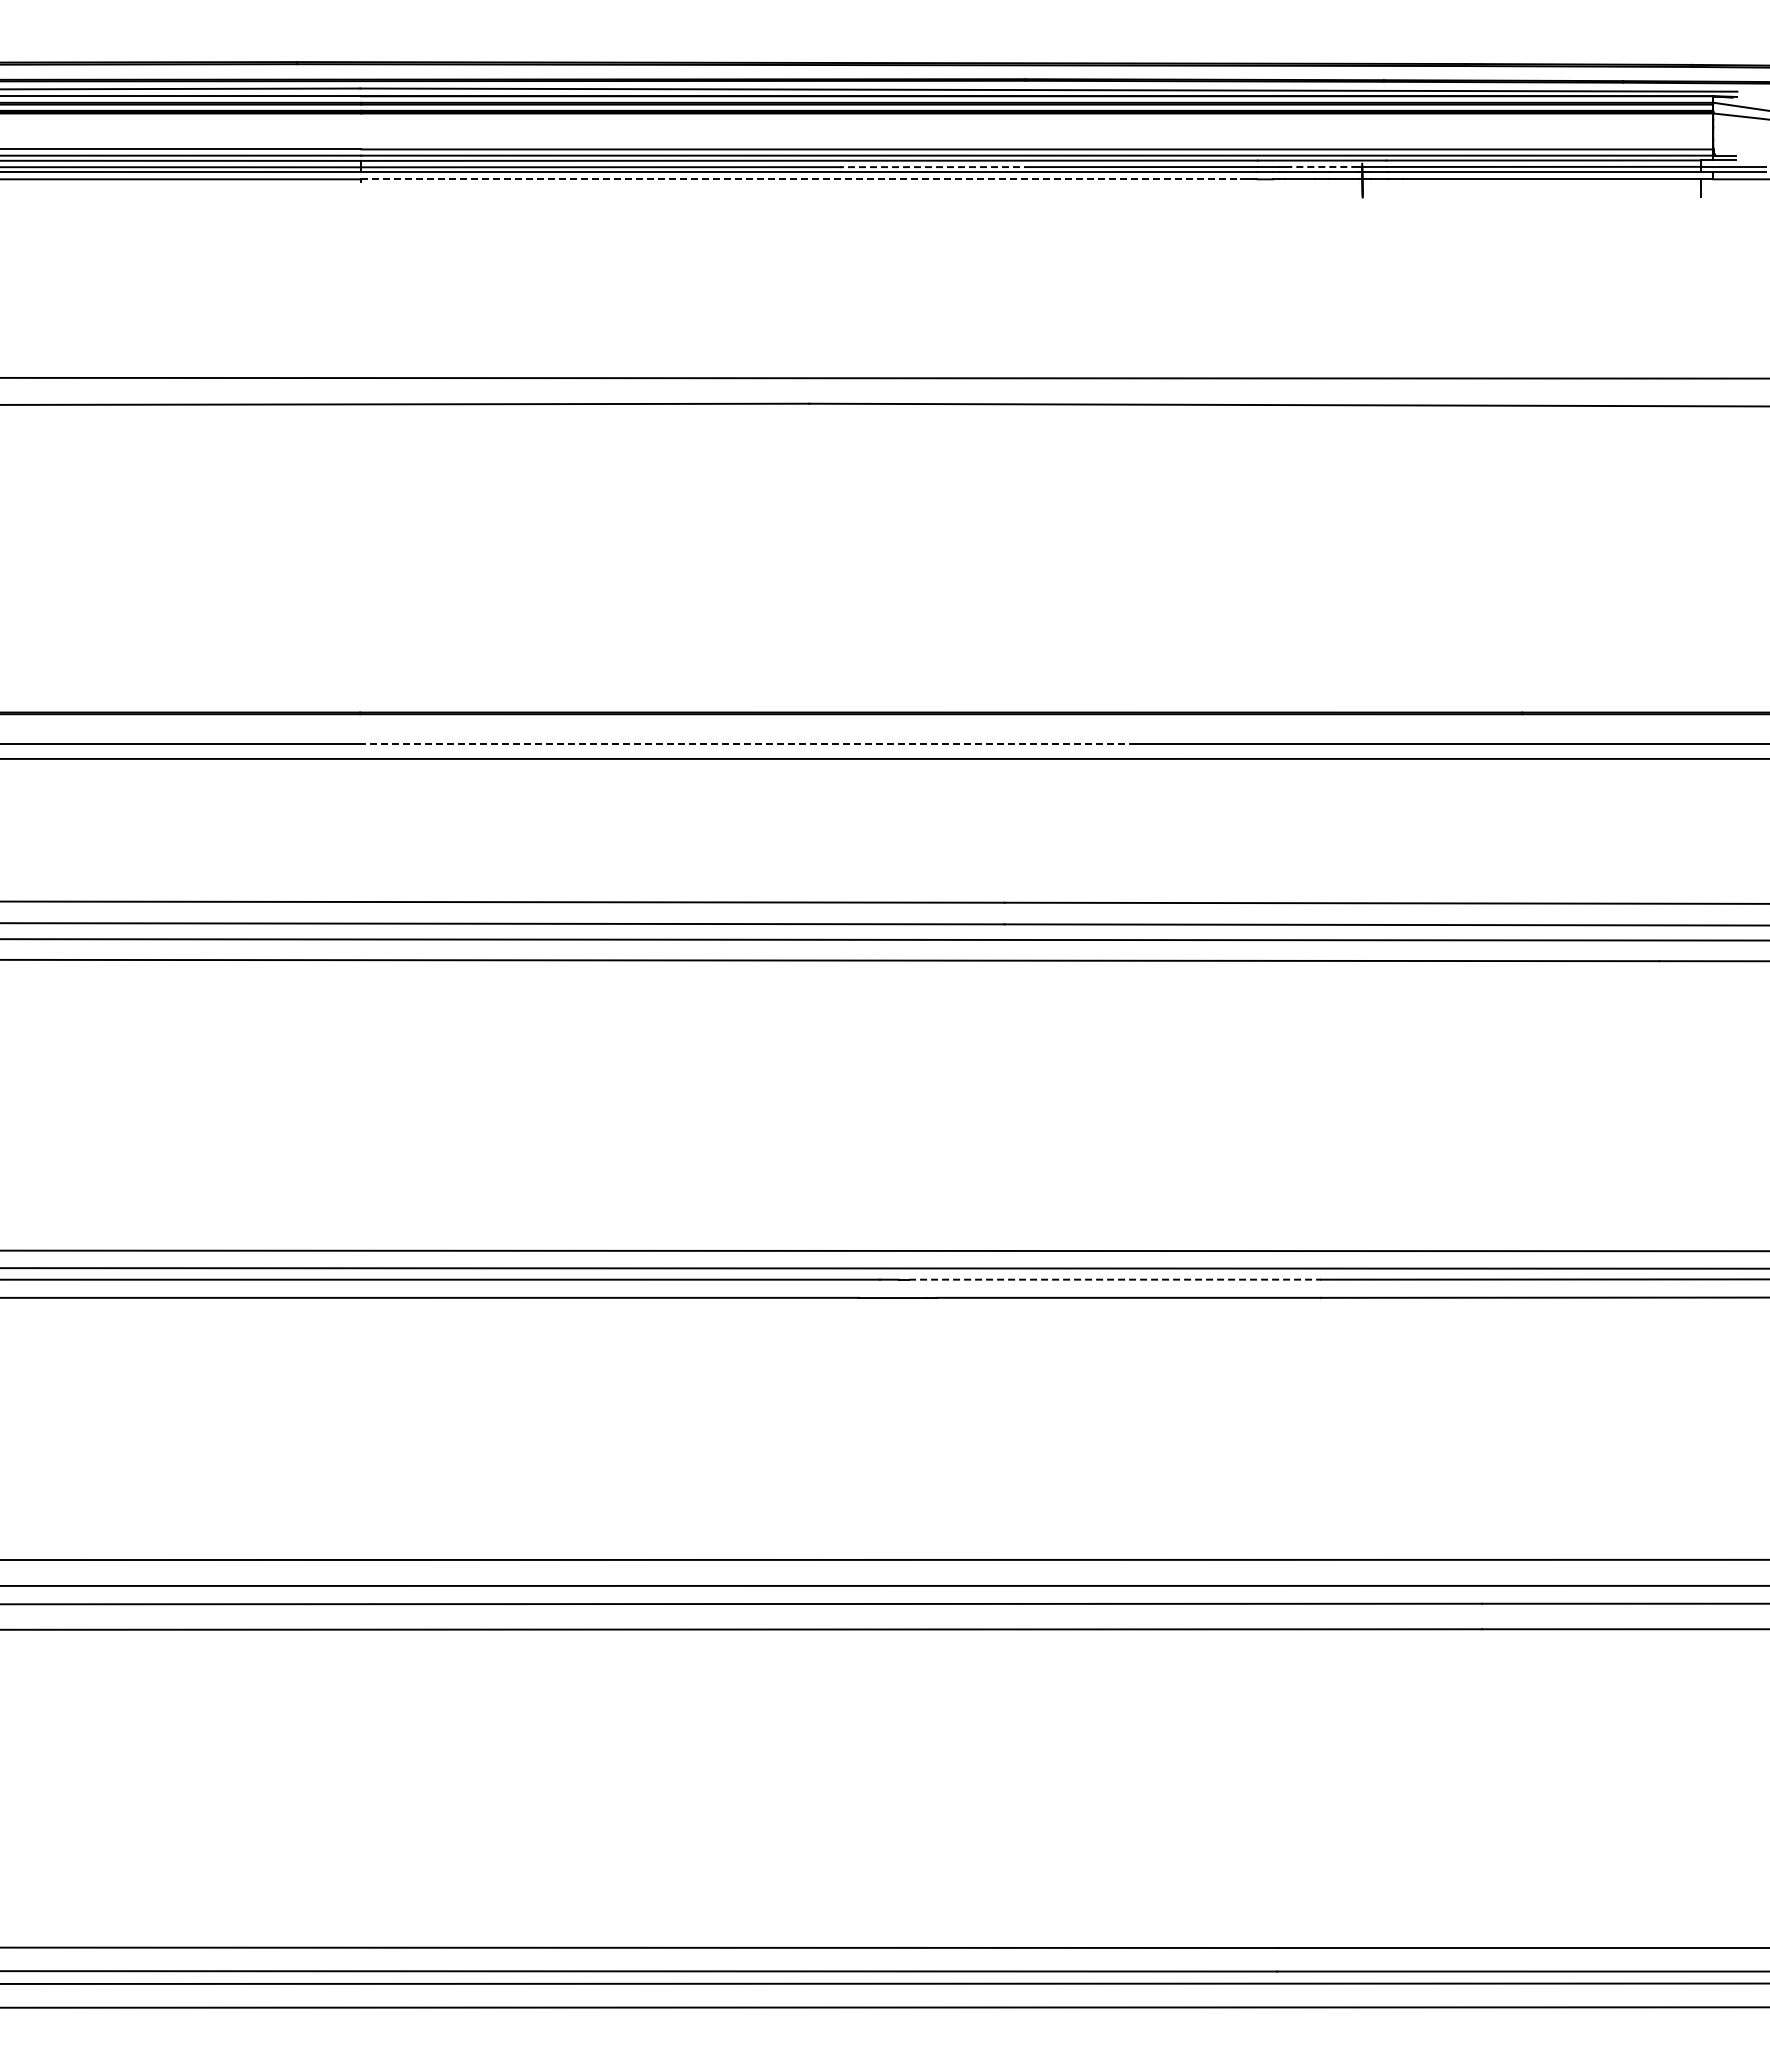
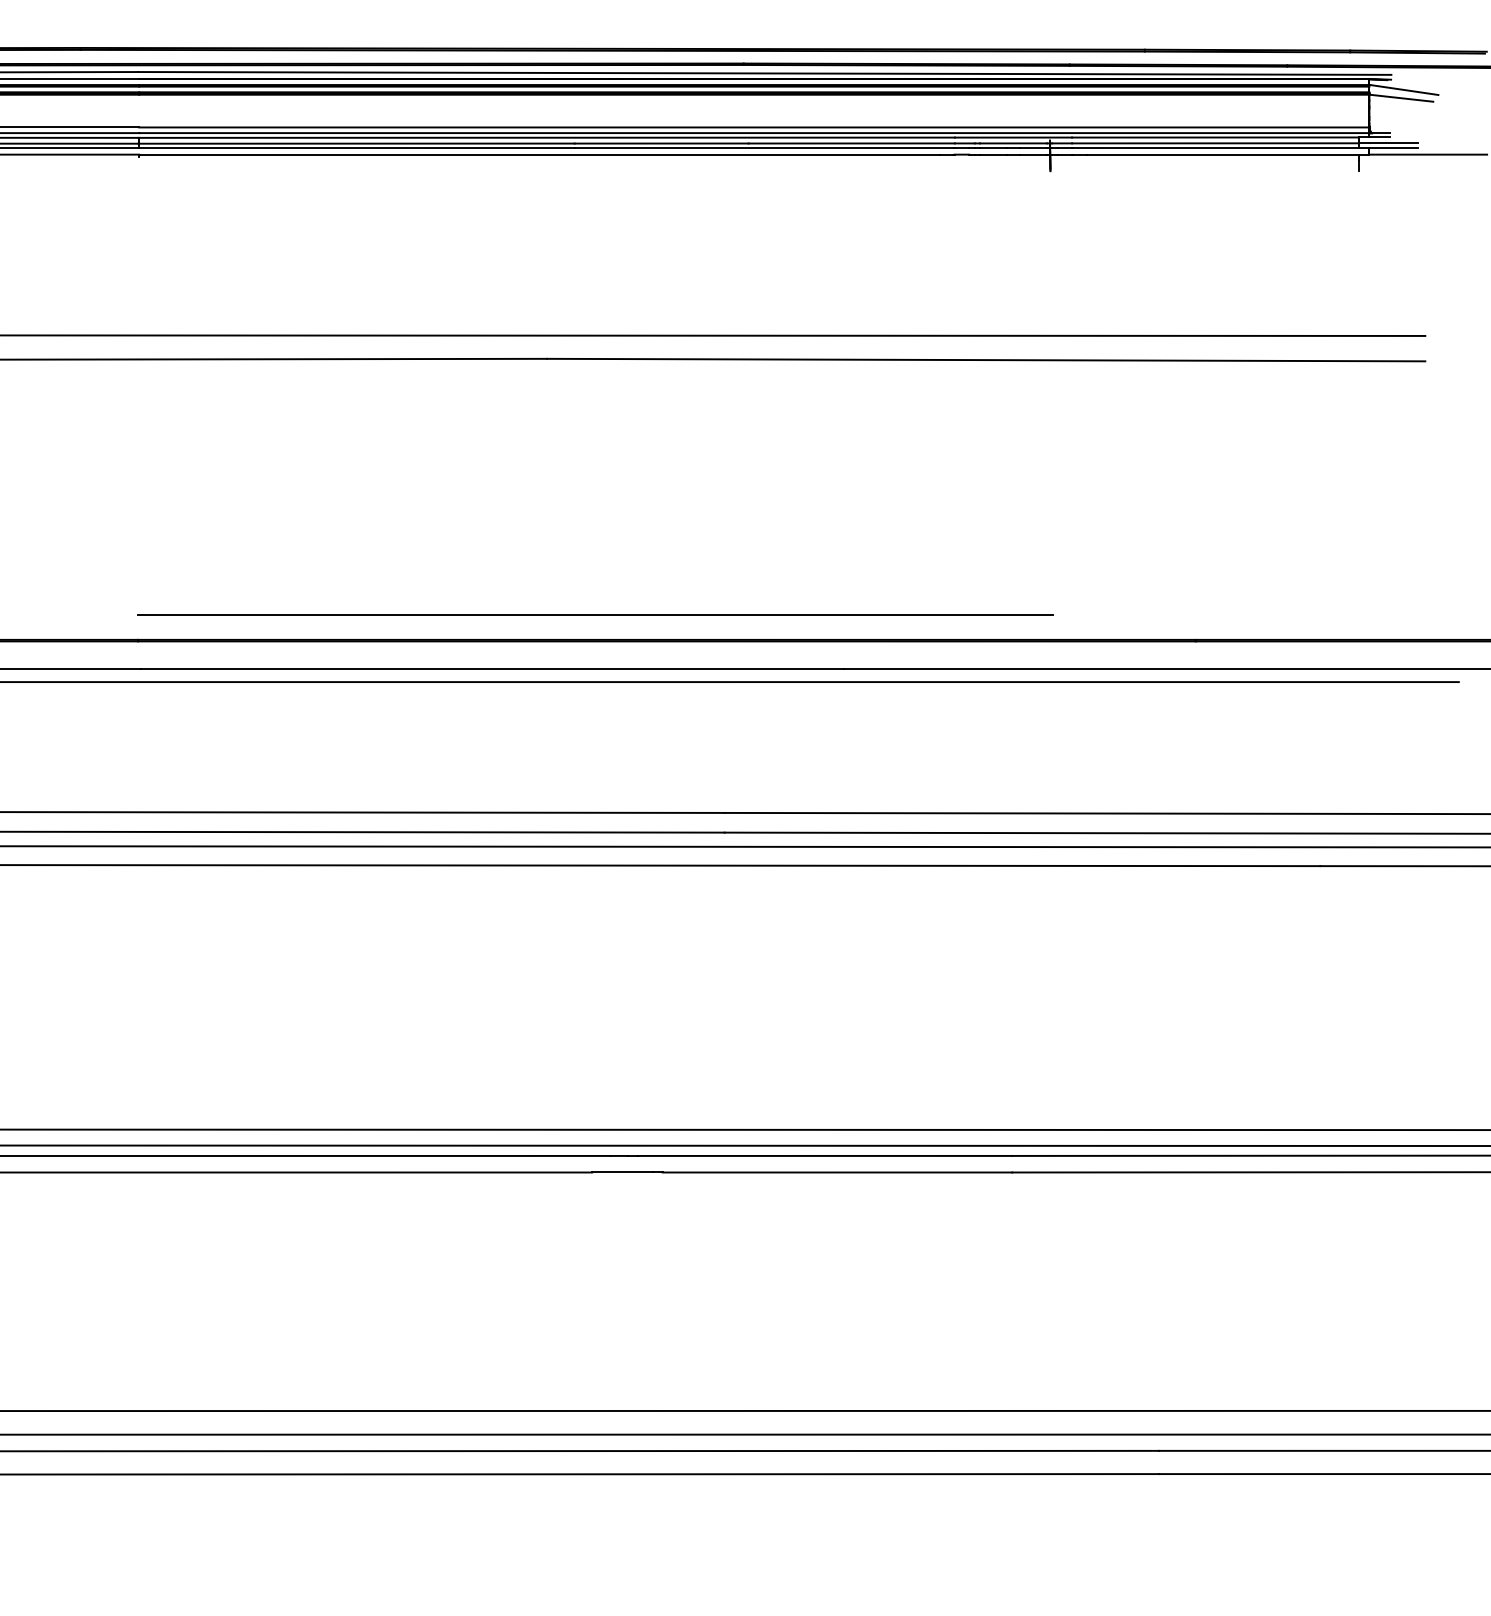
line: (935, 167) -> (661, 143), dashed -> solid
line: (1322, 167) -> (1013, 143), dashed -> solid
line: (801, 179) -> (539, 154), dashed -> solid
line: (862, 685) -> (595, 615), added
line: (748, 744) -> (491, 668), dashed -> solid
line: (1114, 1279) -> (824, 1155), dashed -> solid

